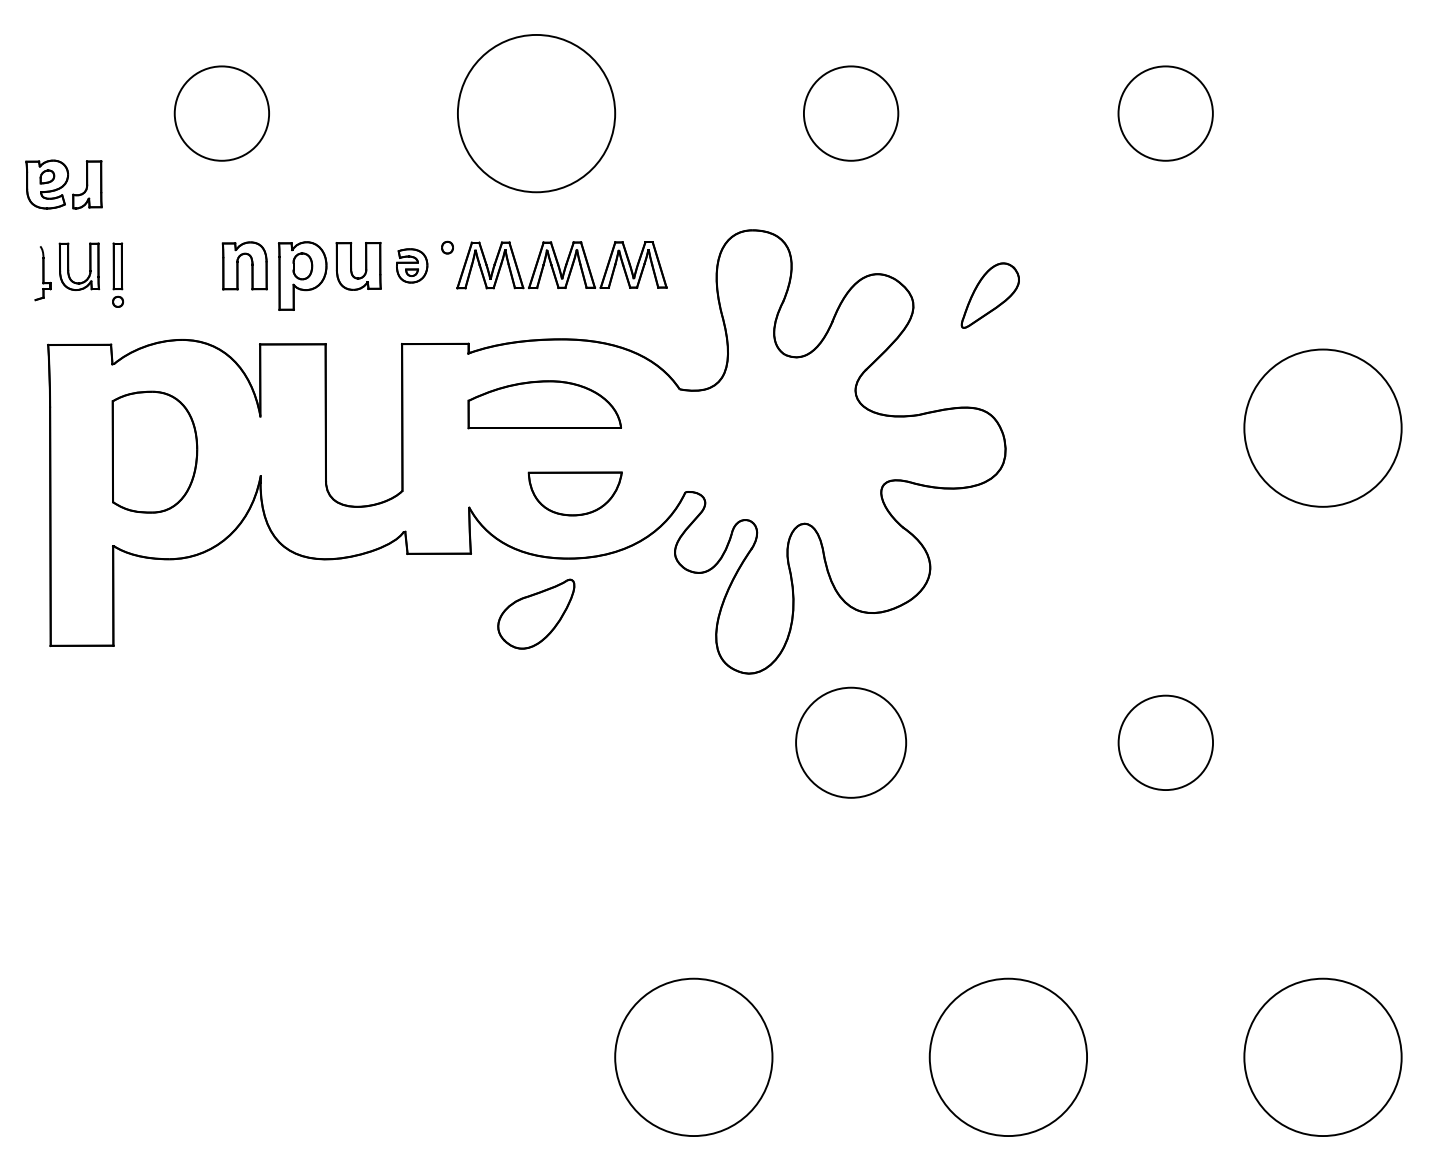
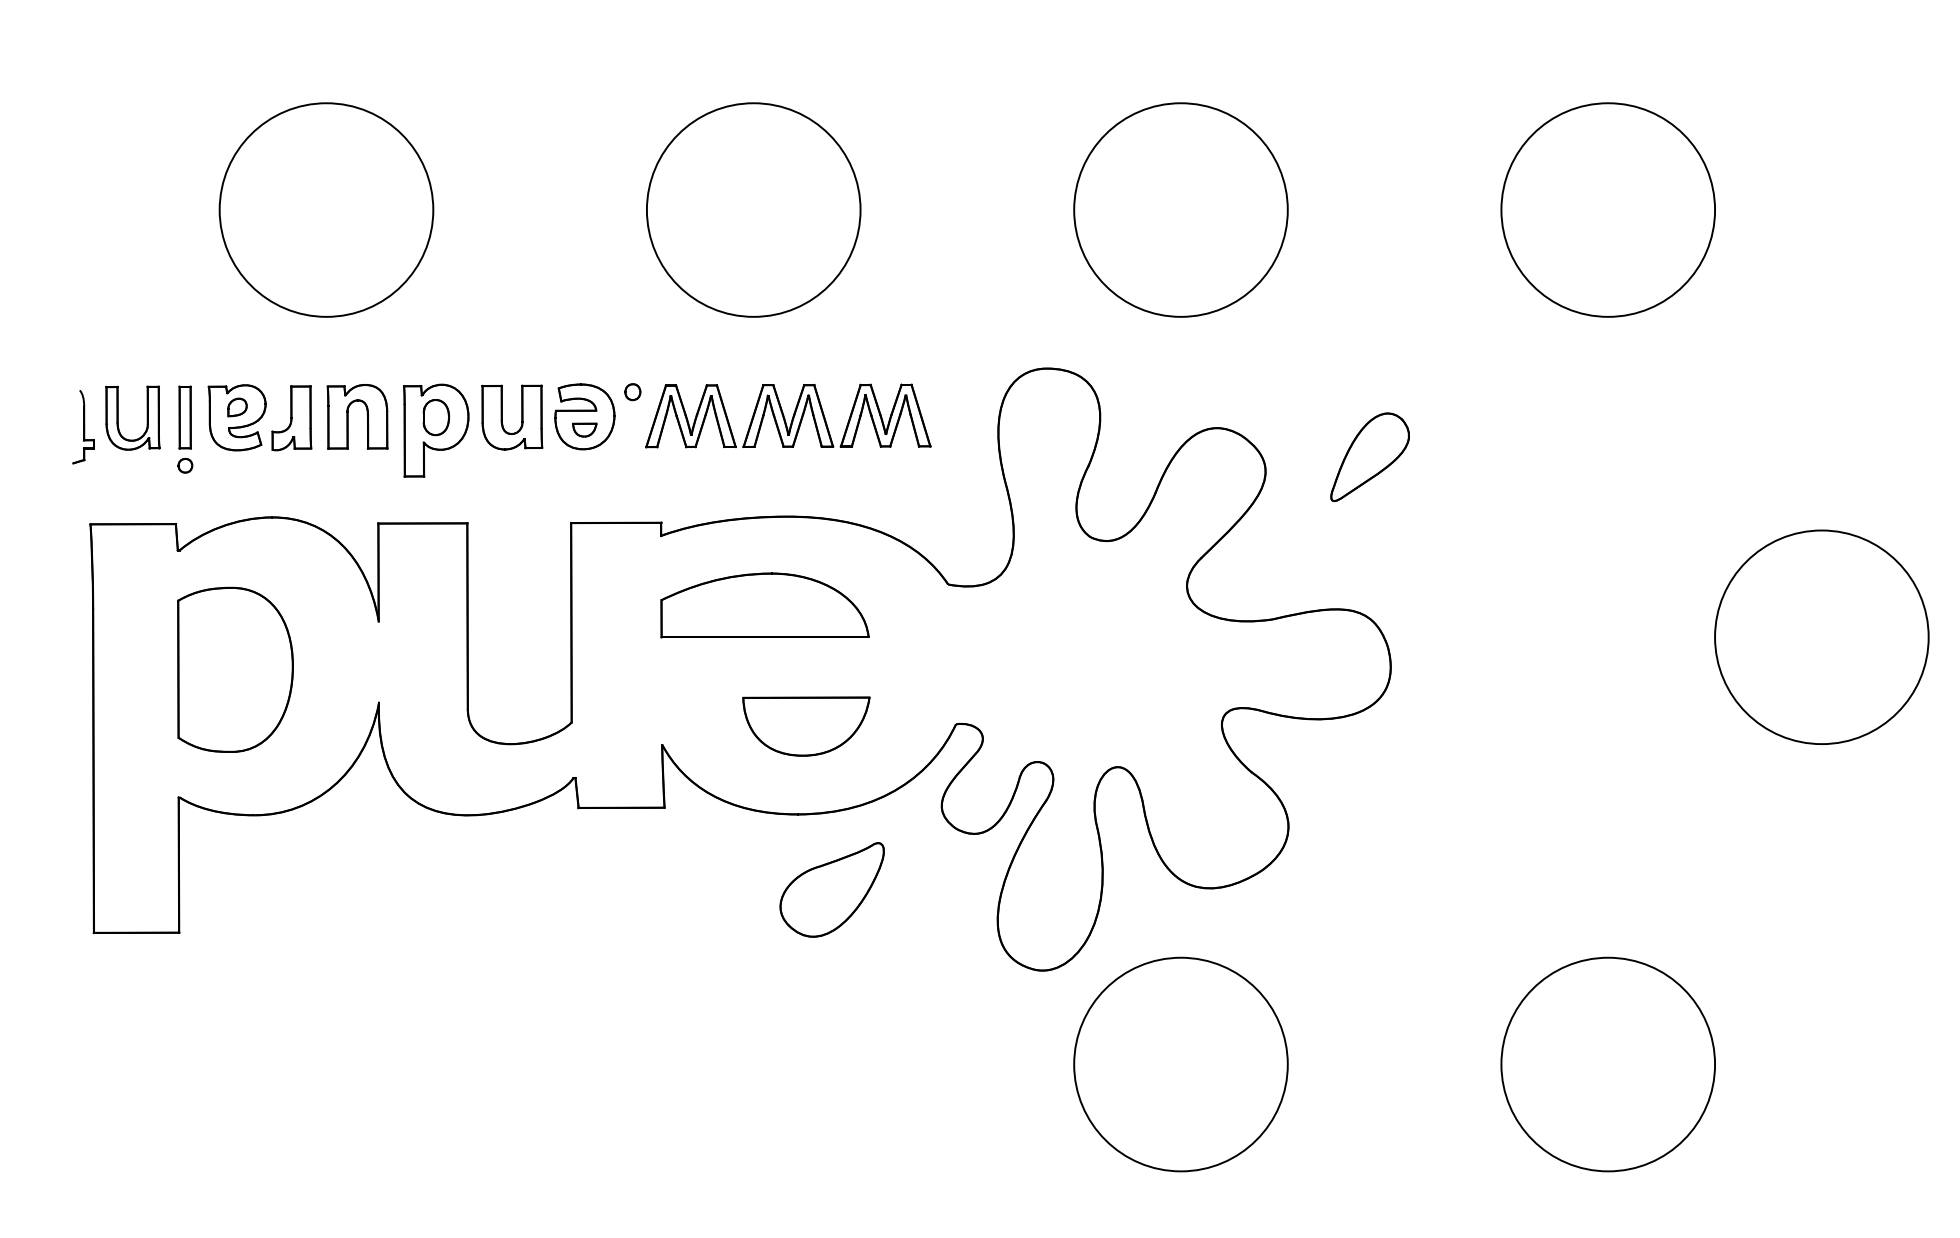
circle: (221, 113) -> (325, 209), size x1.67
circle: (850, 113) -> (1180, 209), size x1.67
circle: (1165, 113) -> (1607, 209), size x1.67
part: (63, 184) -> (259, 417), moved
part: (411, 265) -> (583, 416), size x1.43
part: (536, 613) -> (832, 888), moved
circle: (850, 742) -> (1180, 1064), size x1.43
circle: (1165, 742) -> (1607, 1064), size x1.67

